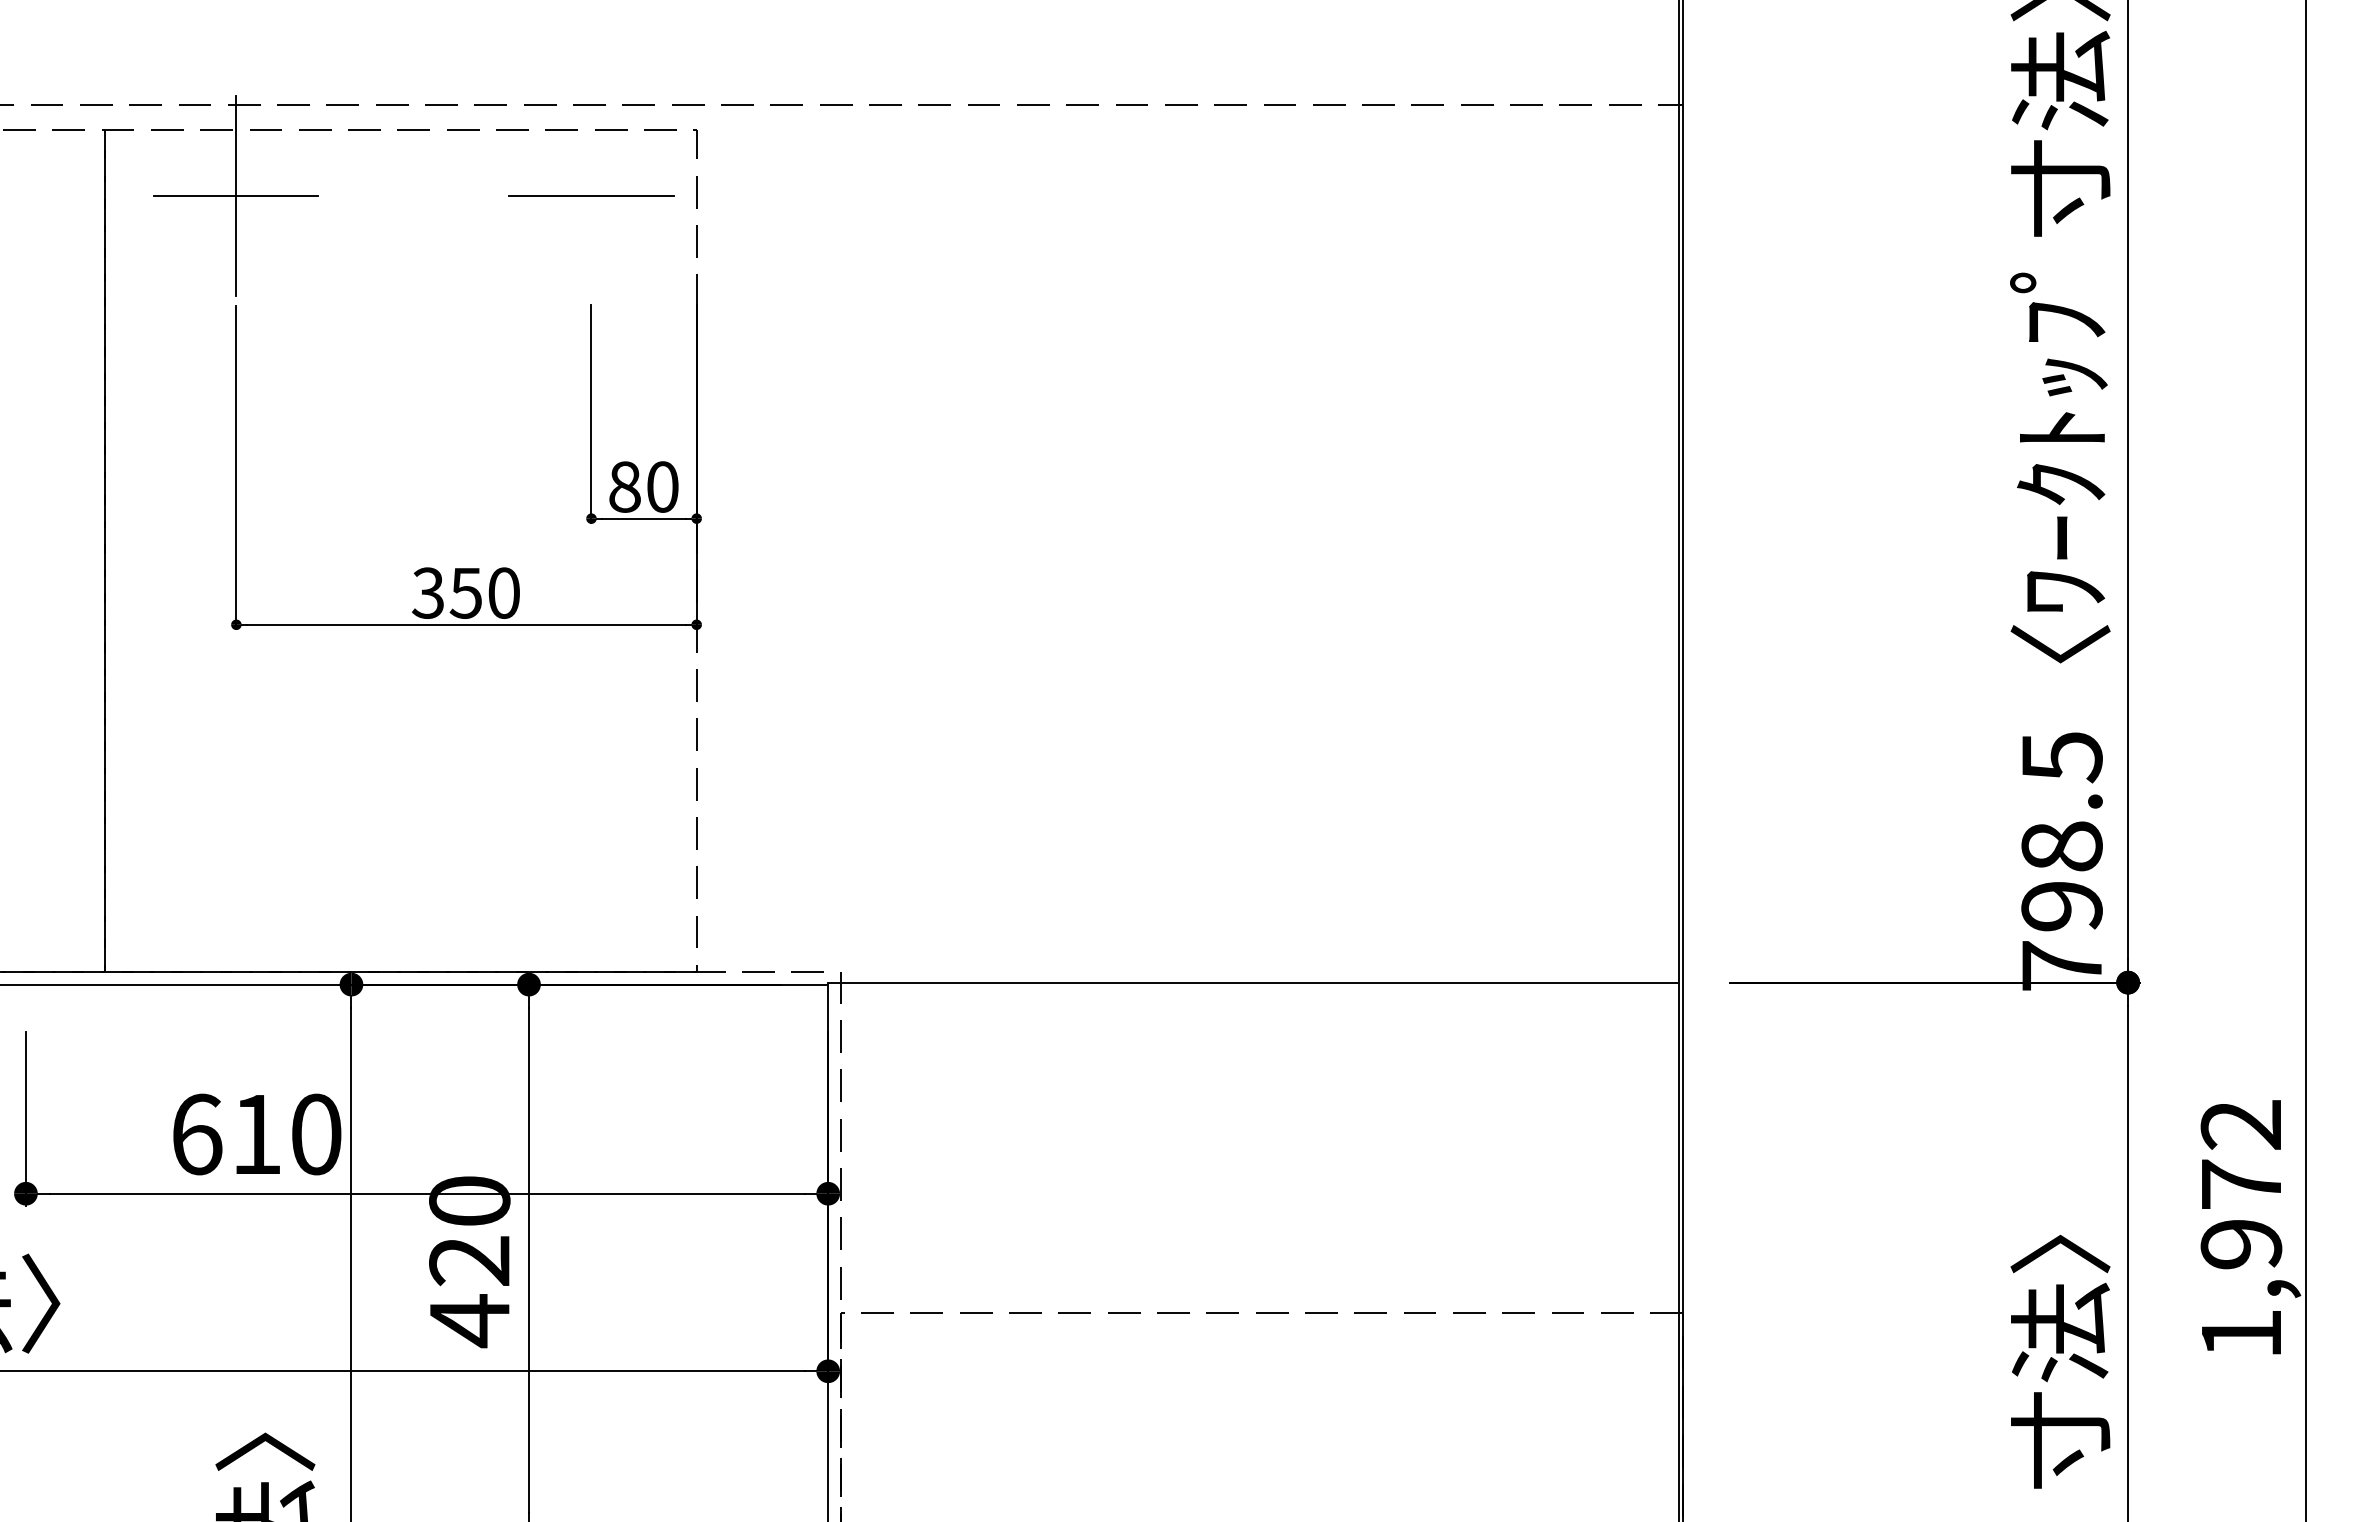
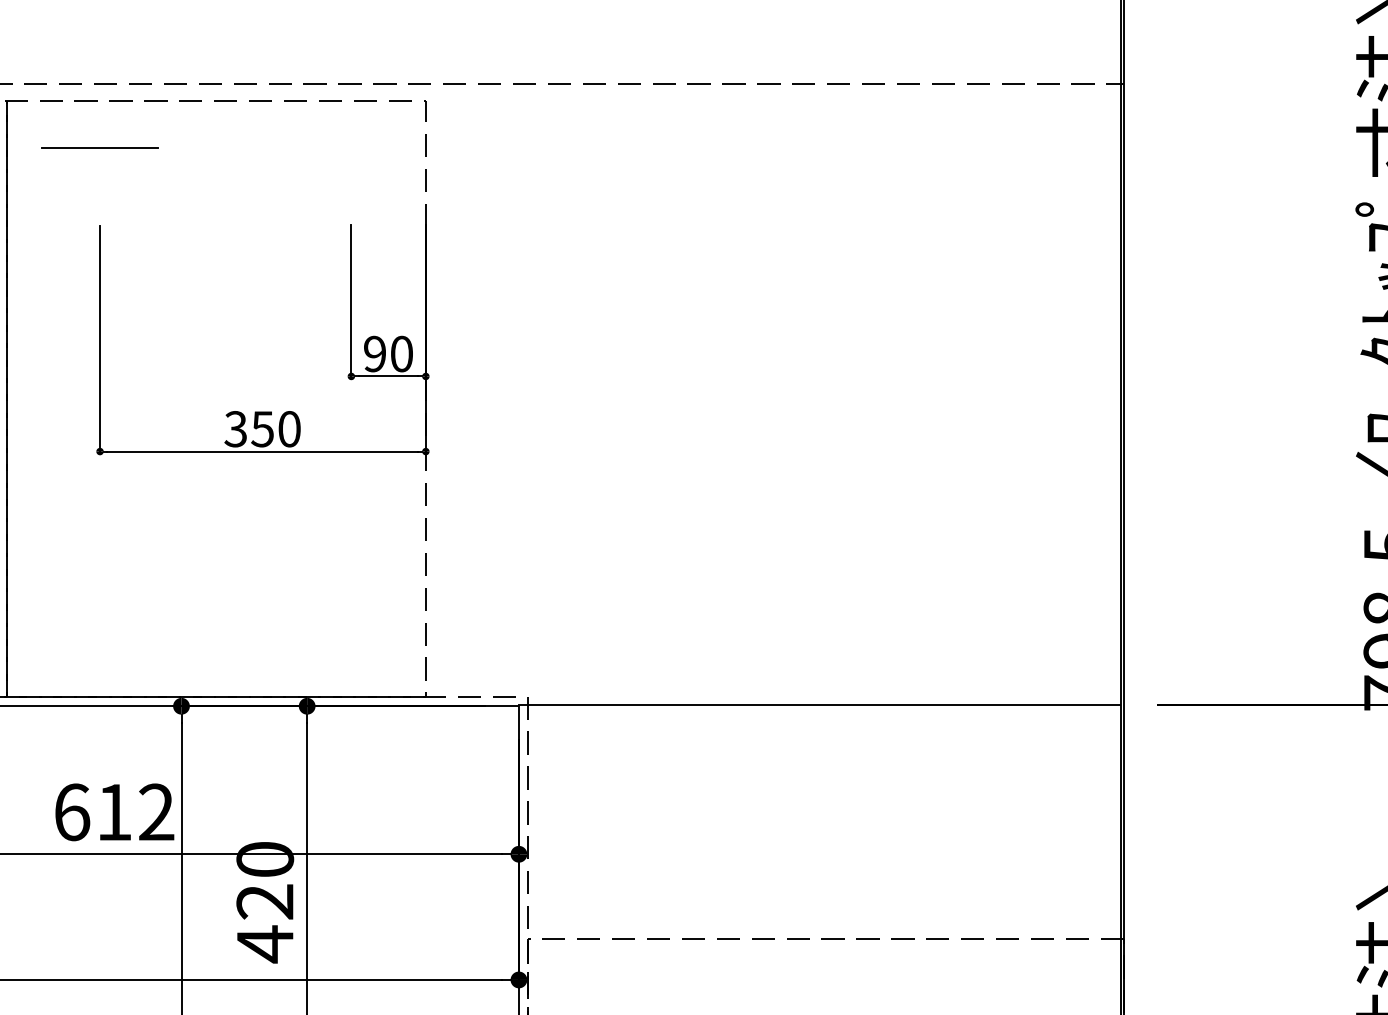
line: (236, 195) -> (100, 147), removed
line: (591, 195) -> (351, 147), removed
text: (624, 486) -> (374, 353), 80 -> 90
text: (316, 1134) -> (156, 812), 610 -> 612

